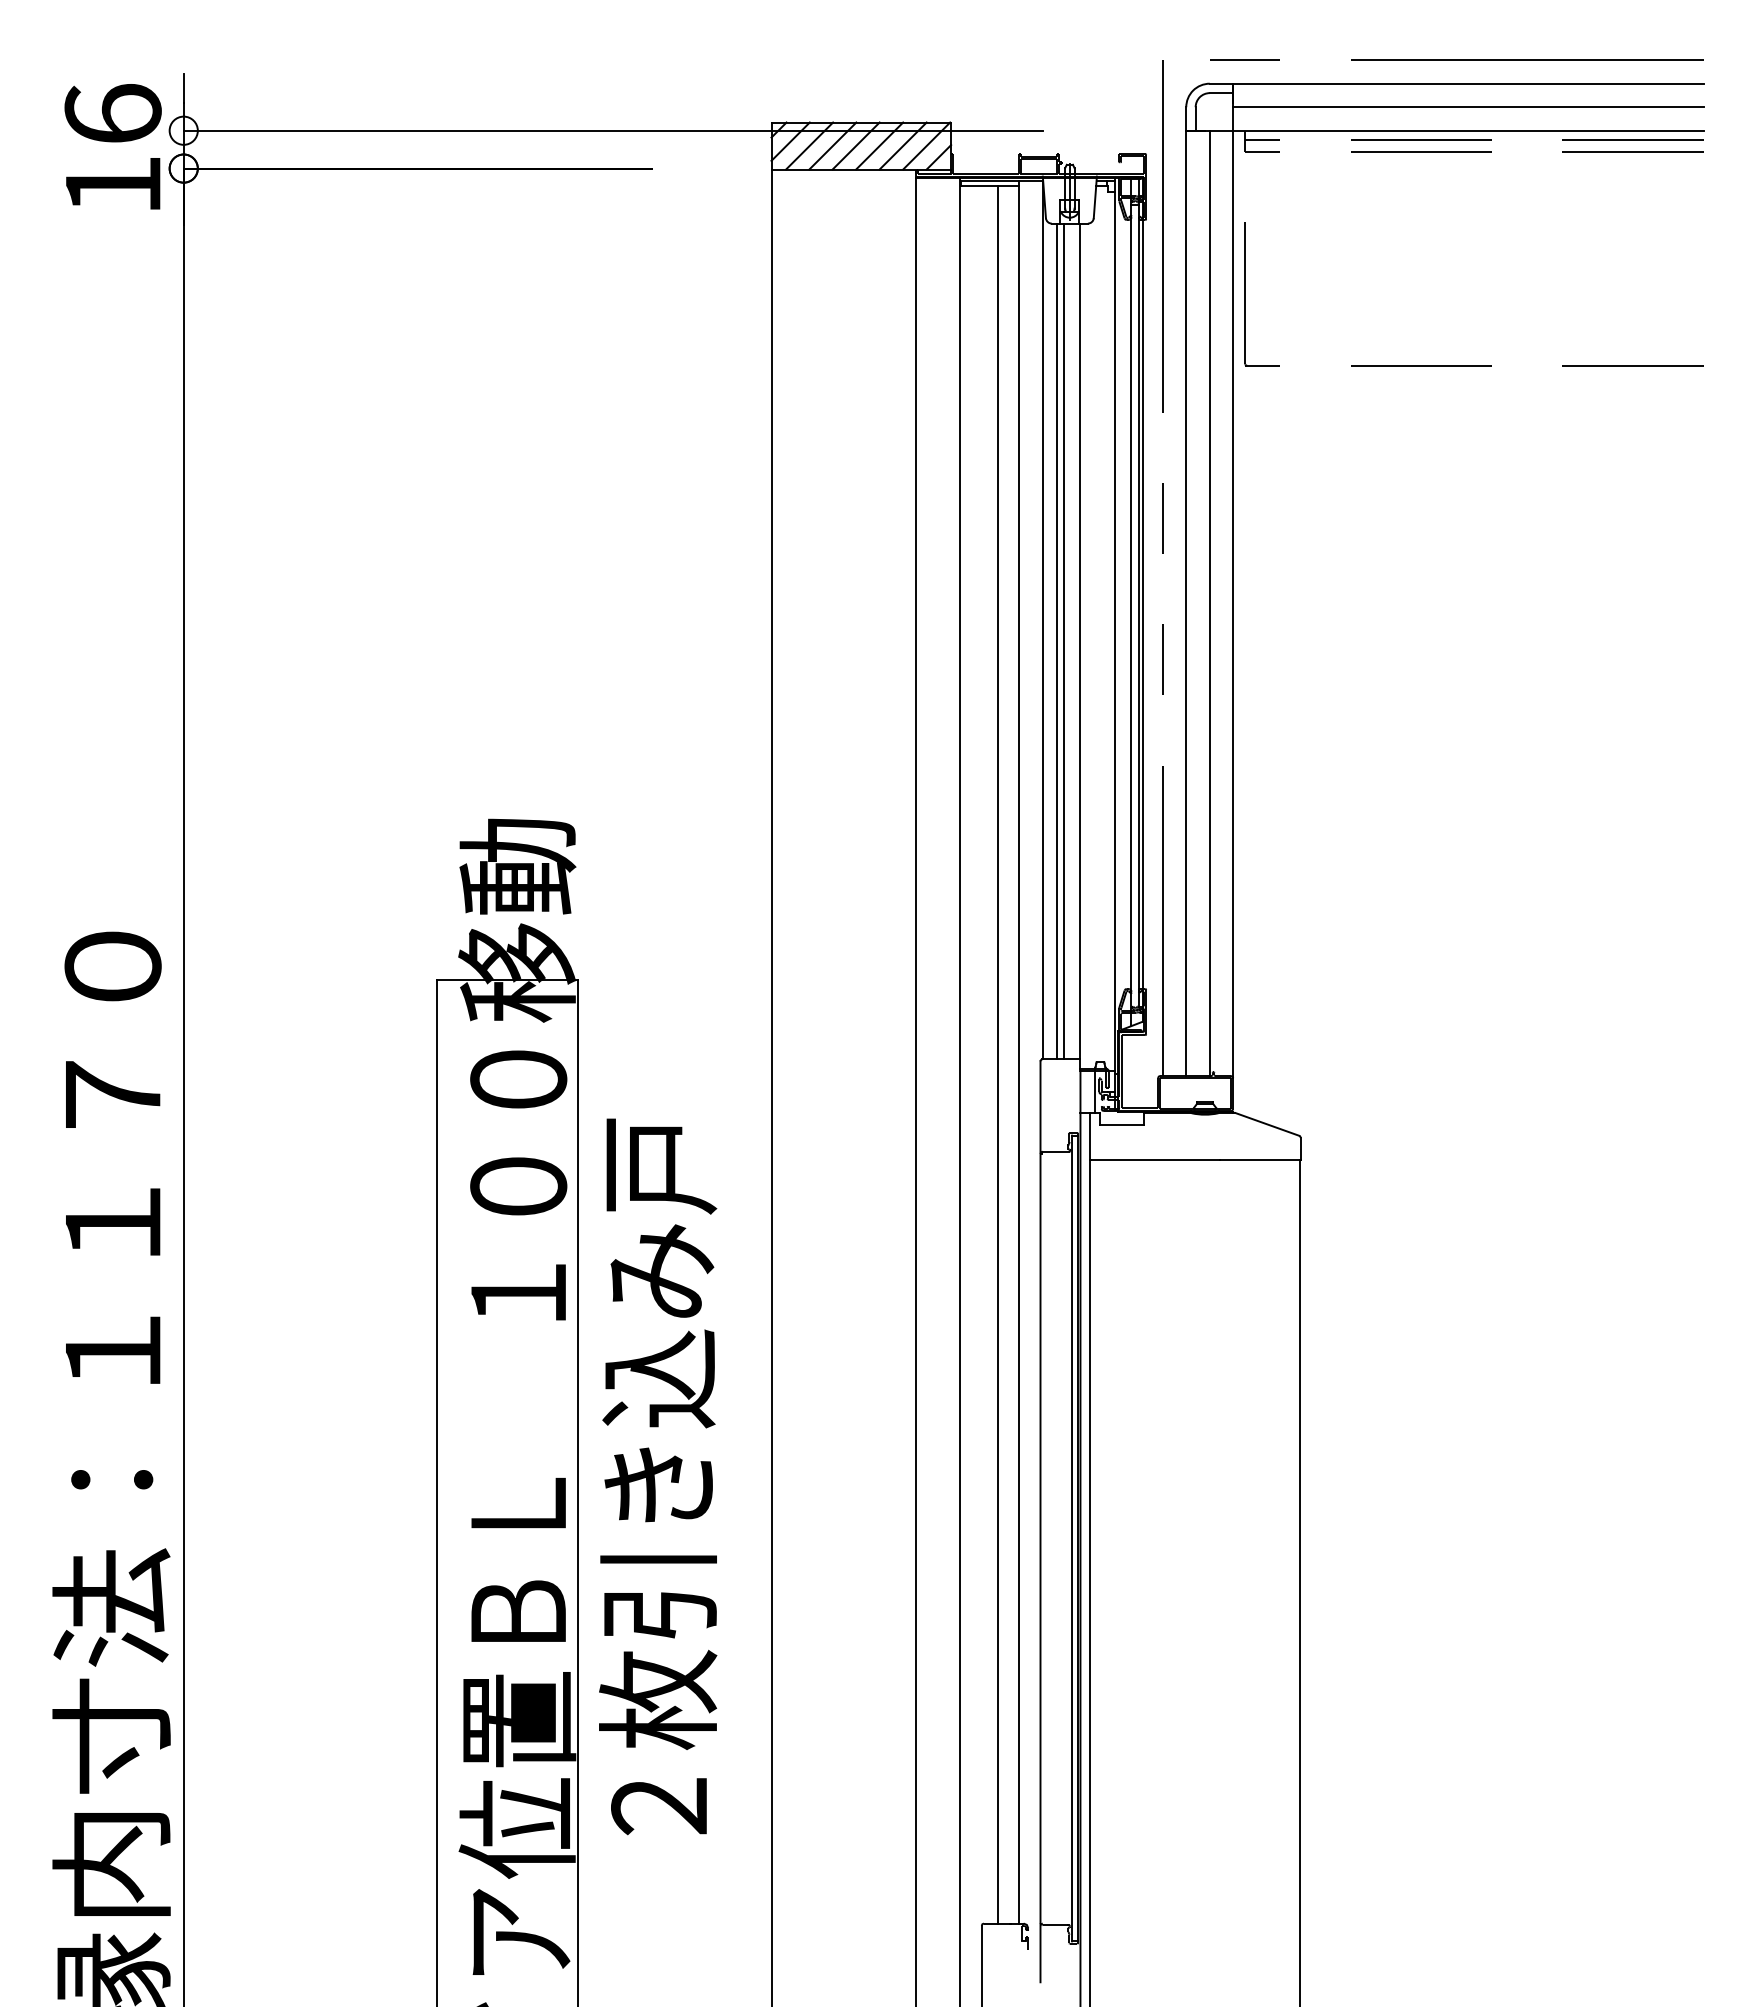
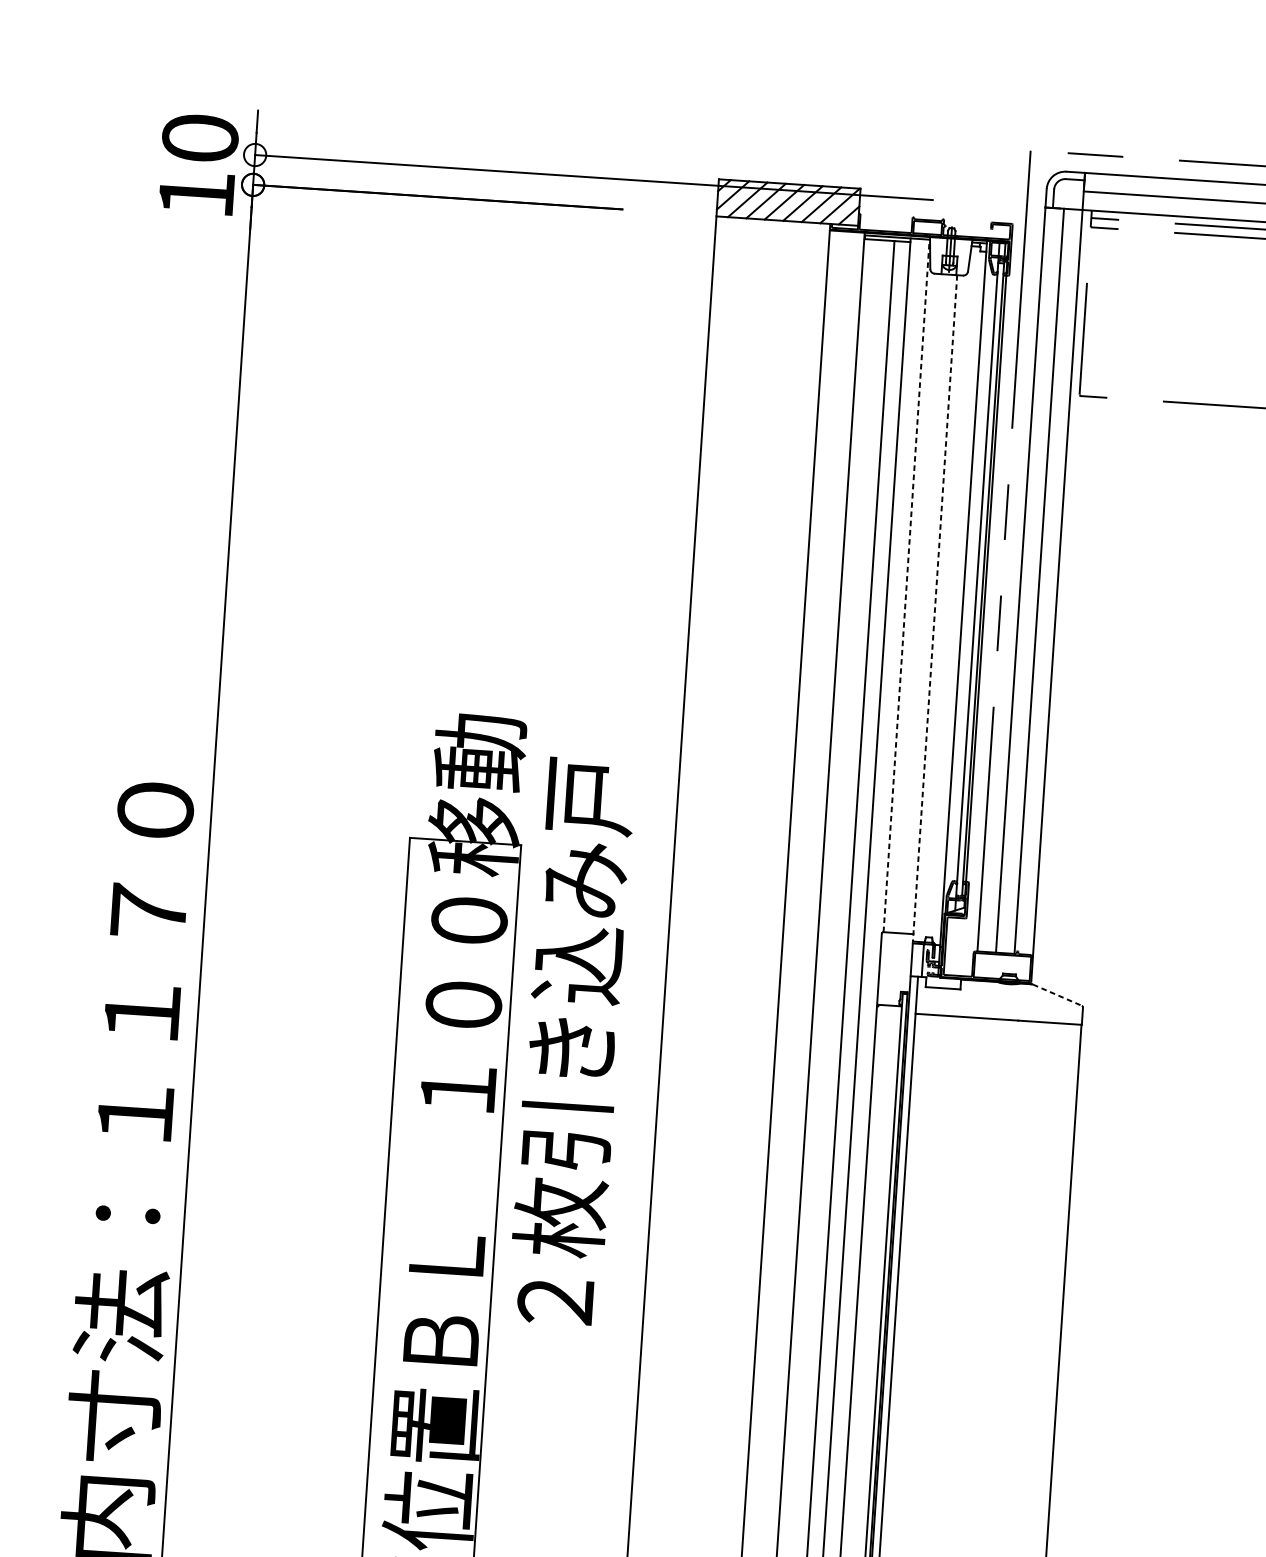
text: (112, 113) -> (199, 137), 16 -> 10
line: (1042, 619) -> (906, 585), solid -> dashed
line: (1057, 641) -> (917, 603), removed
line: (1063, 641) -> (921, 603), removed
line: (1080, 646) -> (935, 608), solid -> dashed
line: (1267, 1124) -> (1057, 995), solid -> dashed
text: (658, 1476) -> (572, 1041), moved

